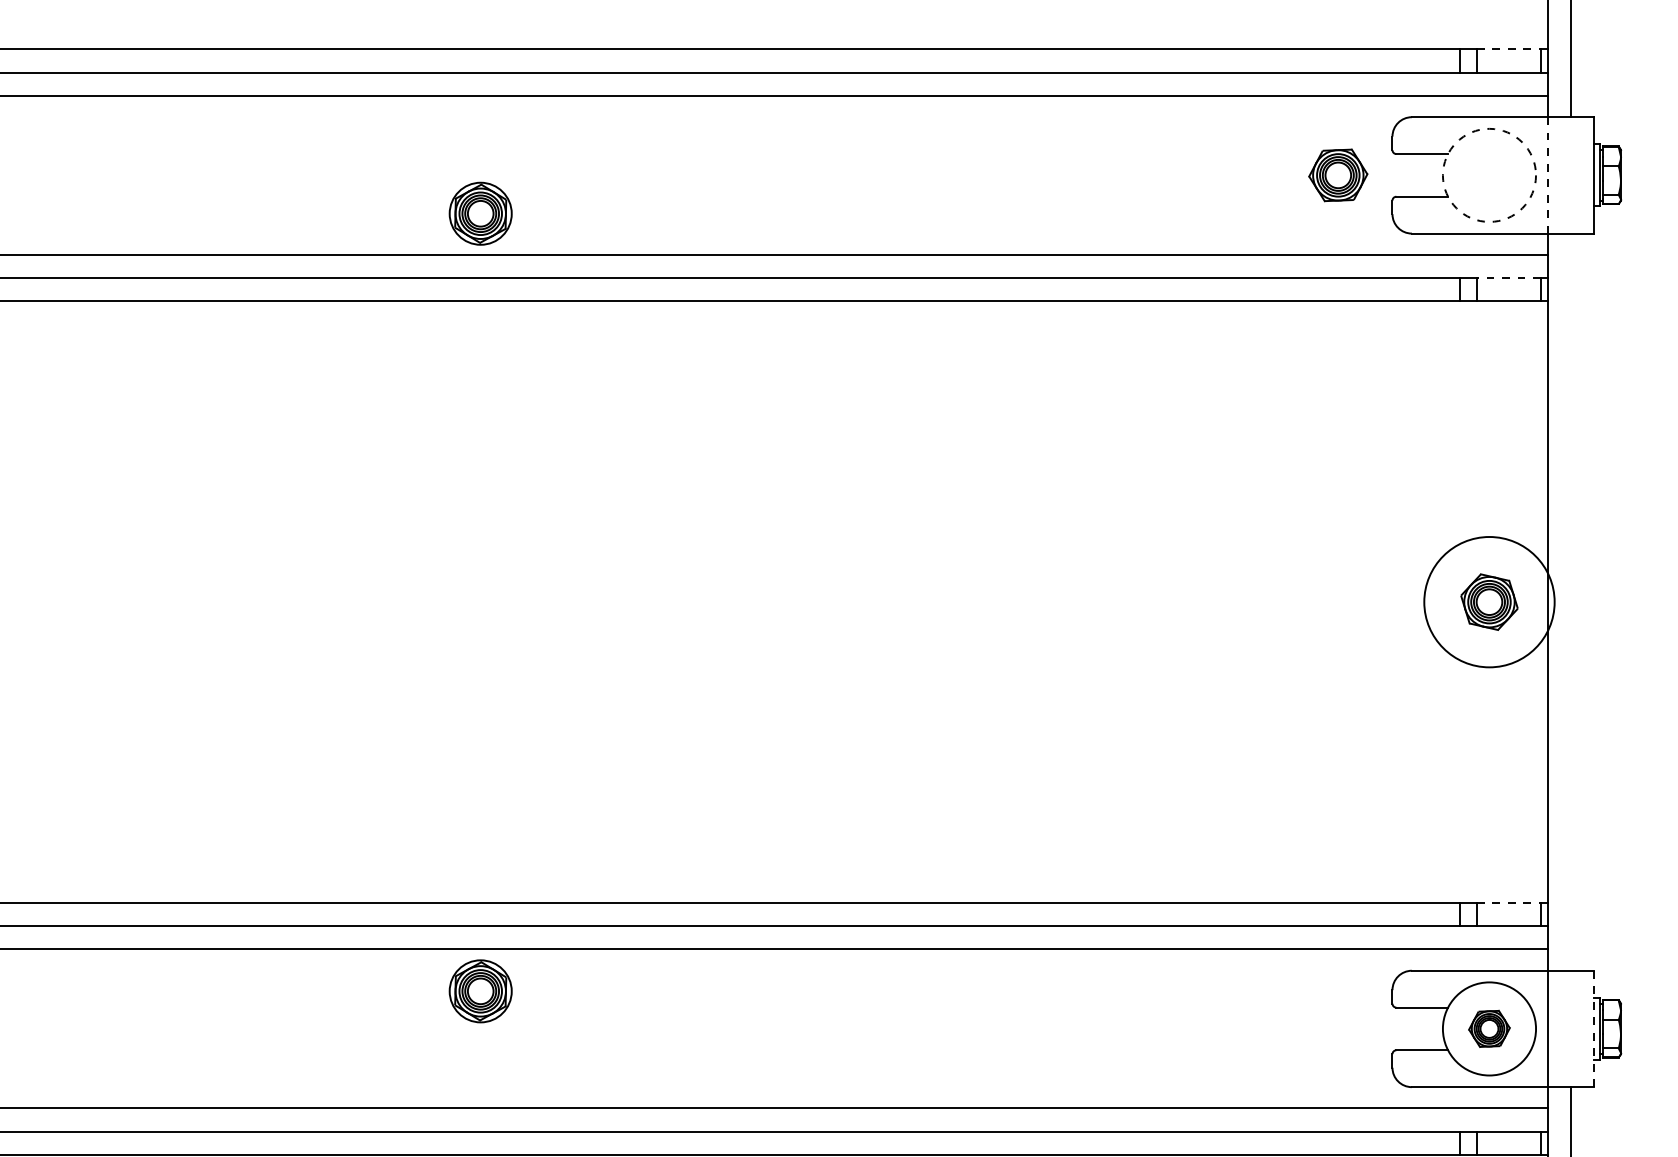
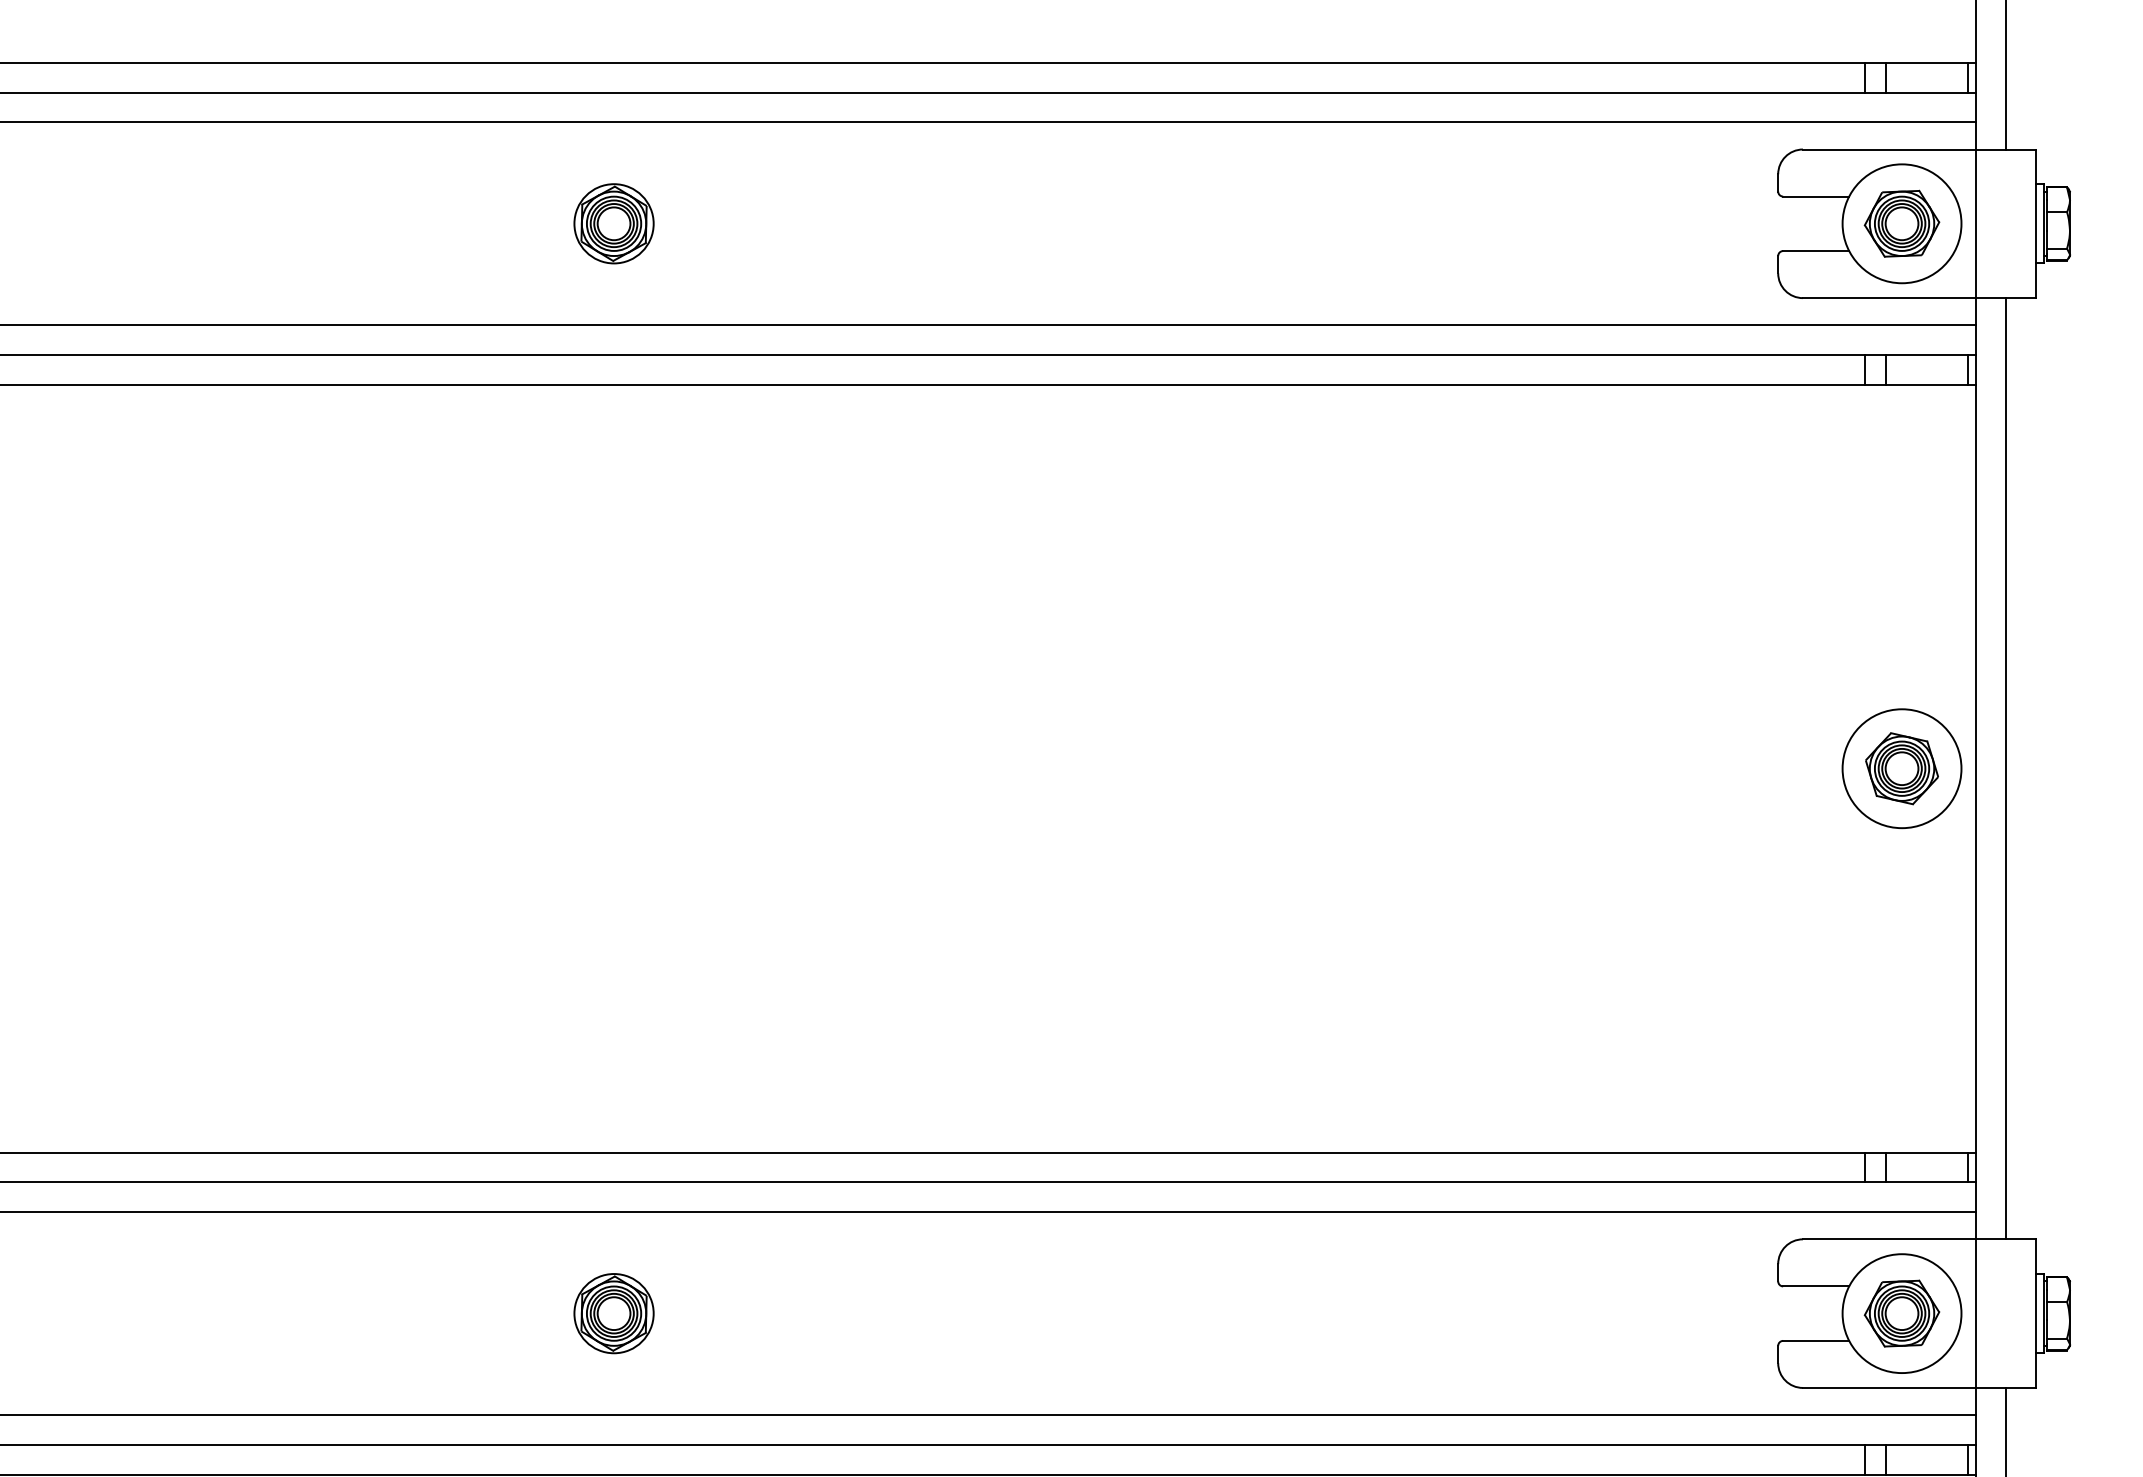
line: (1508, 49) -> (1926, 62), dashed -> solid
part: (1337, 175) -> (1901, 223), moved
circle: (1489, 175) -> (1901, 223), dashed -> solid
line: (1547, 175) -> (1976, 223), dashed -> solid
part: (480, 213) -> (613, 223), moved
line: (1508, 278) -> (1926, 355), dashed -> solid
circle: (1489, 601) -> (1901, 768), size x0.71
line: (1571, 601) -> (2006, 768), added
line: (1508, 902) -> (1926, 1152), dashed -> solid
part: (480, 991) -> (613, 1313), moved
part: (1489, 1028) -> (1901, 1313), size x1.43
line: (1594, 1029) -> (2035, 1314), dashed -> solid

